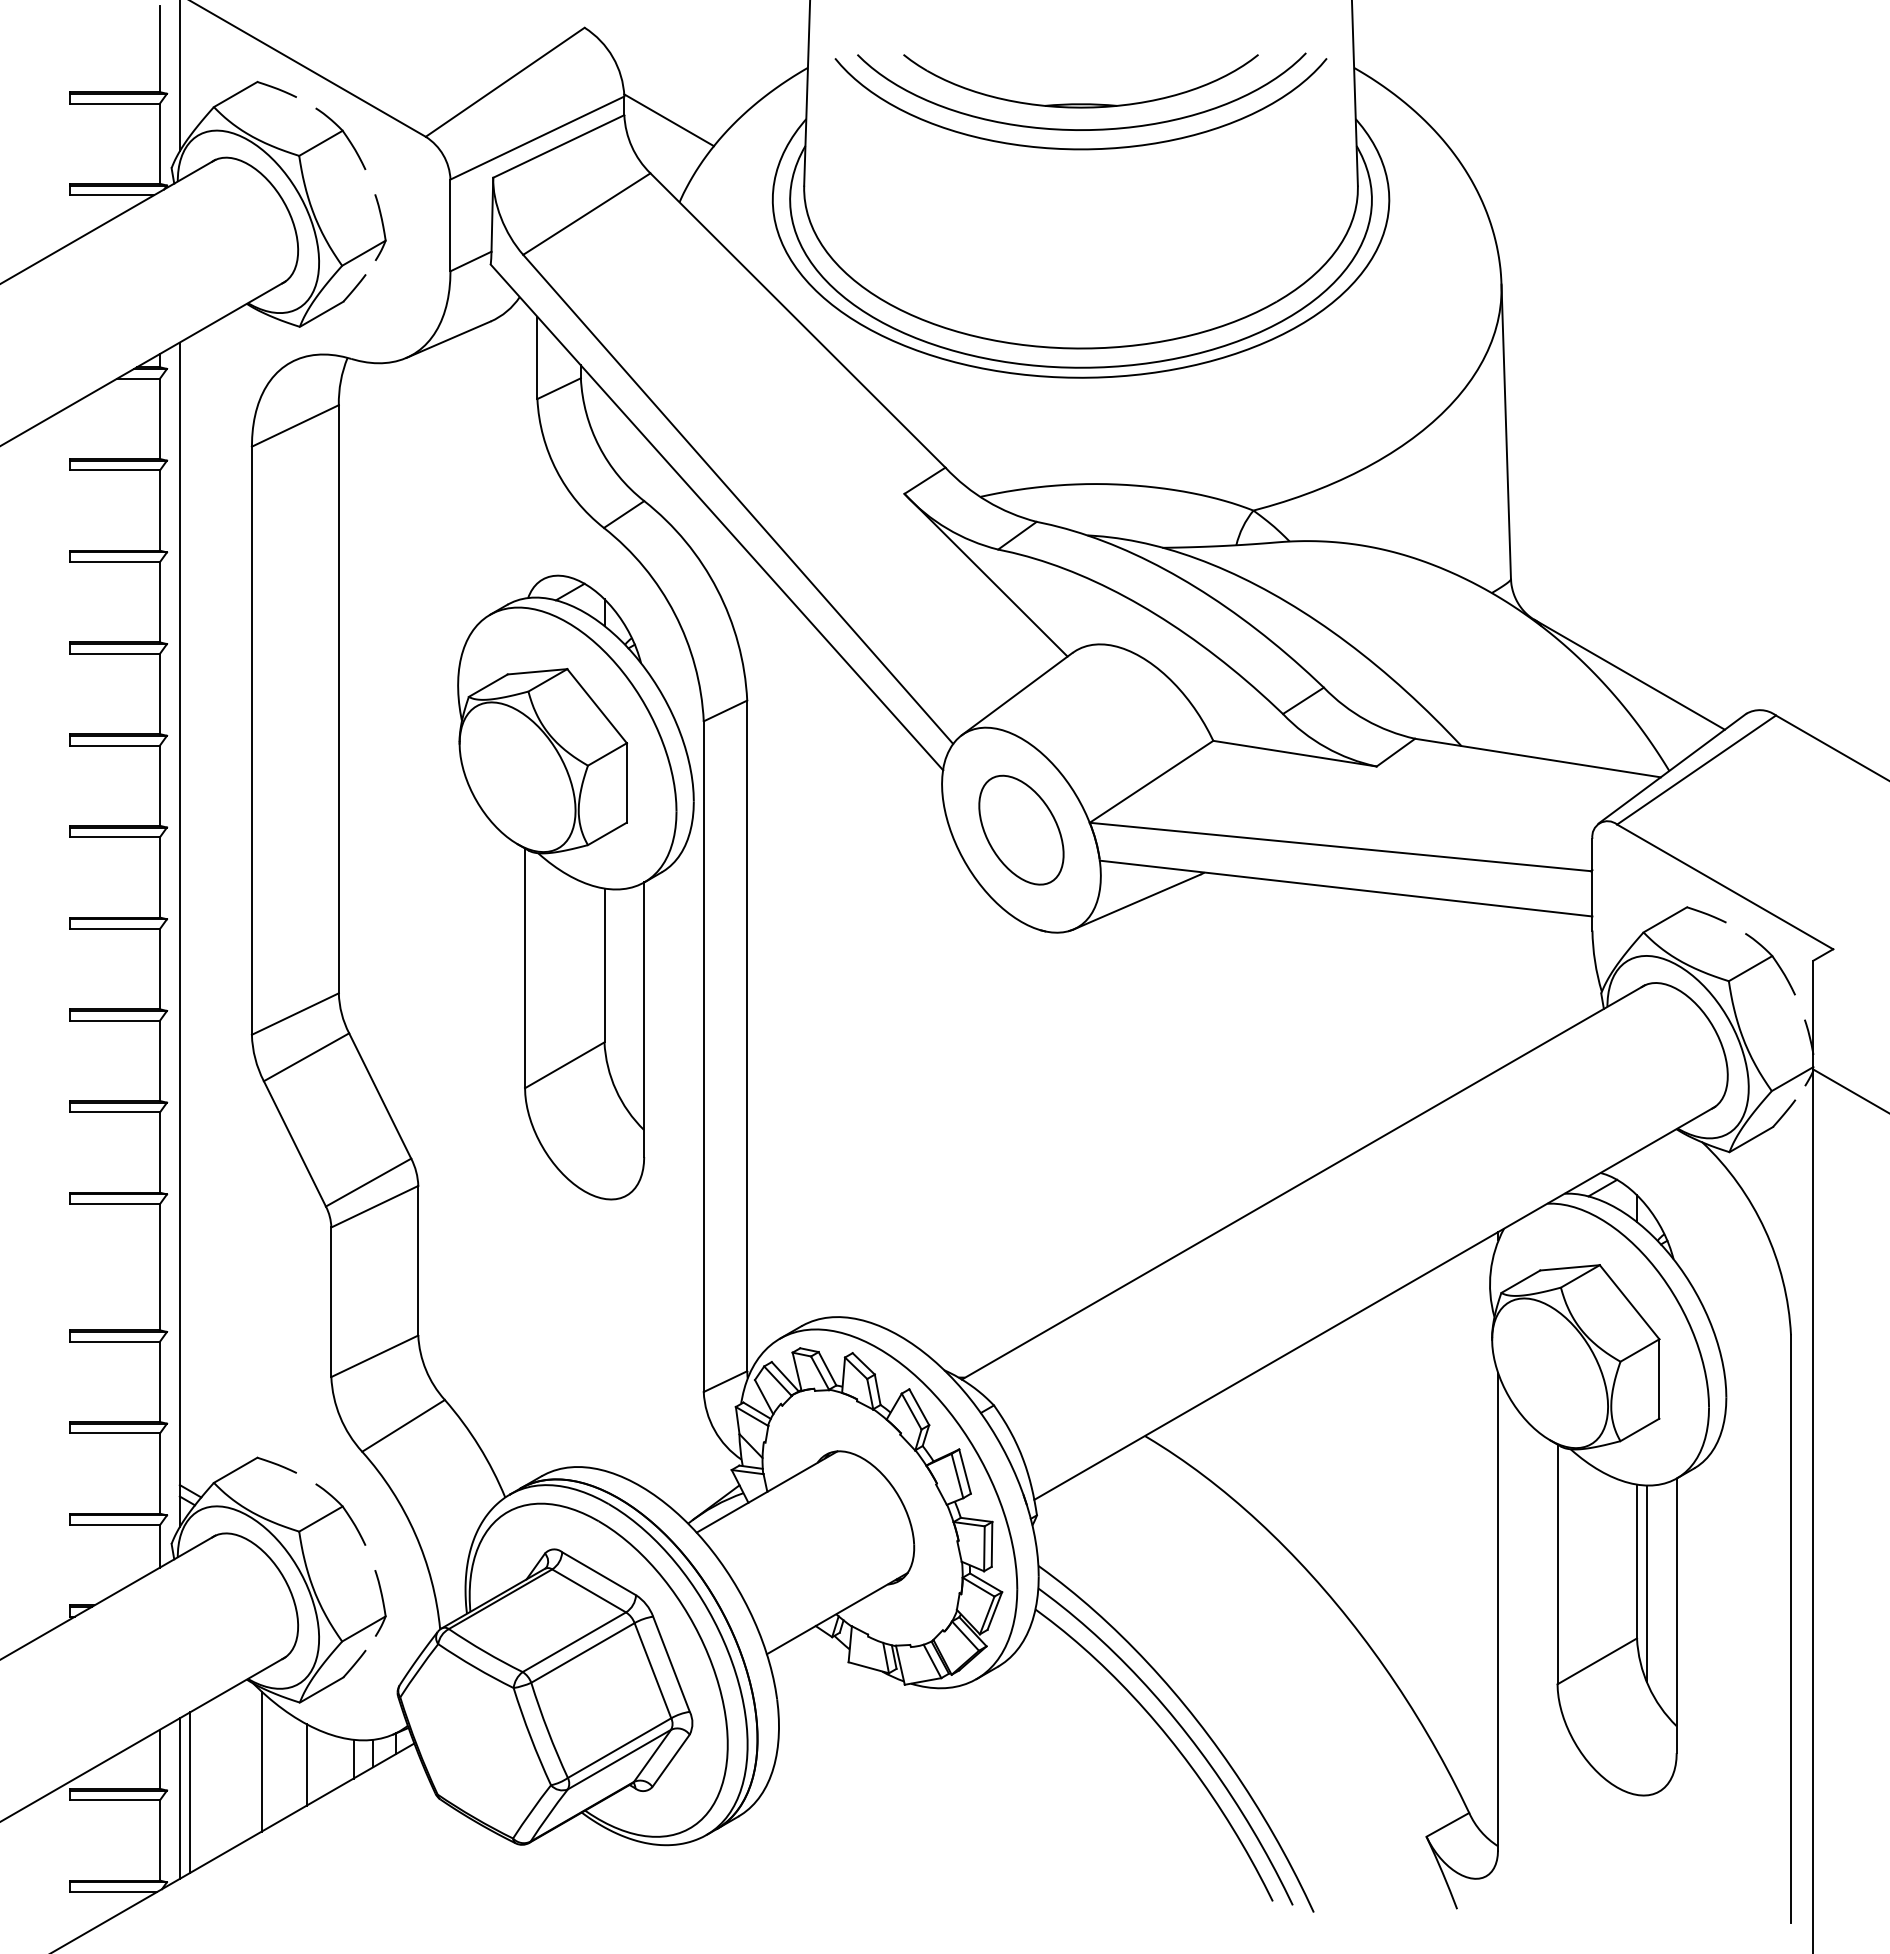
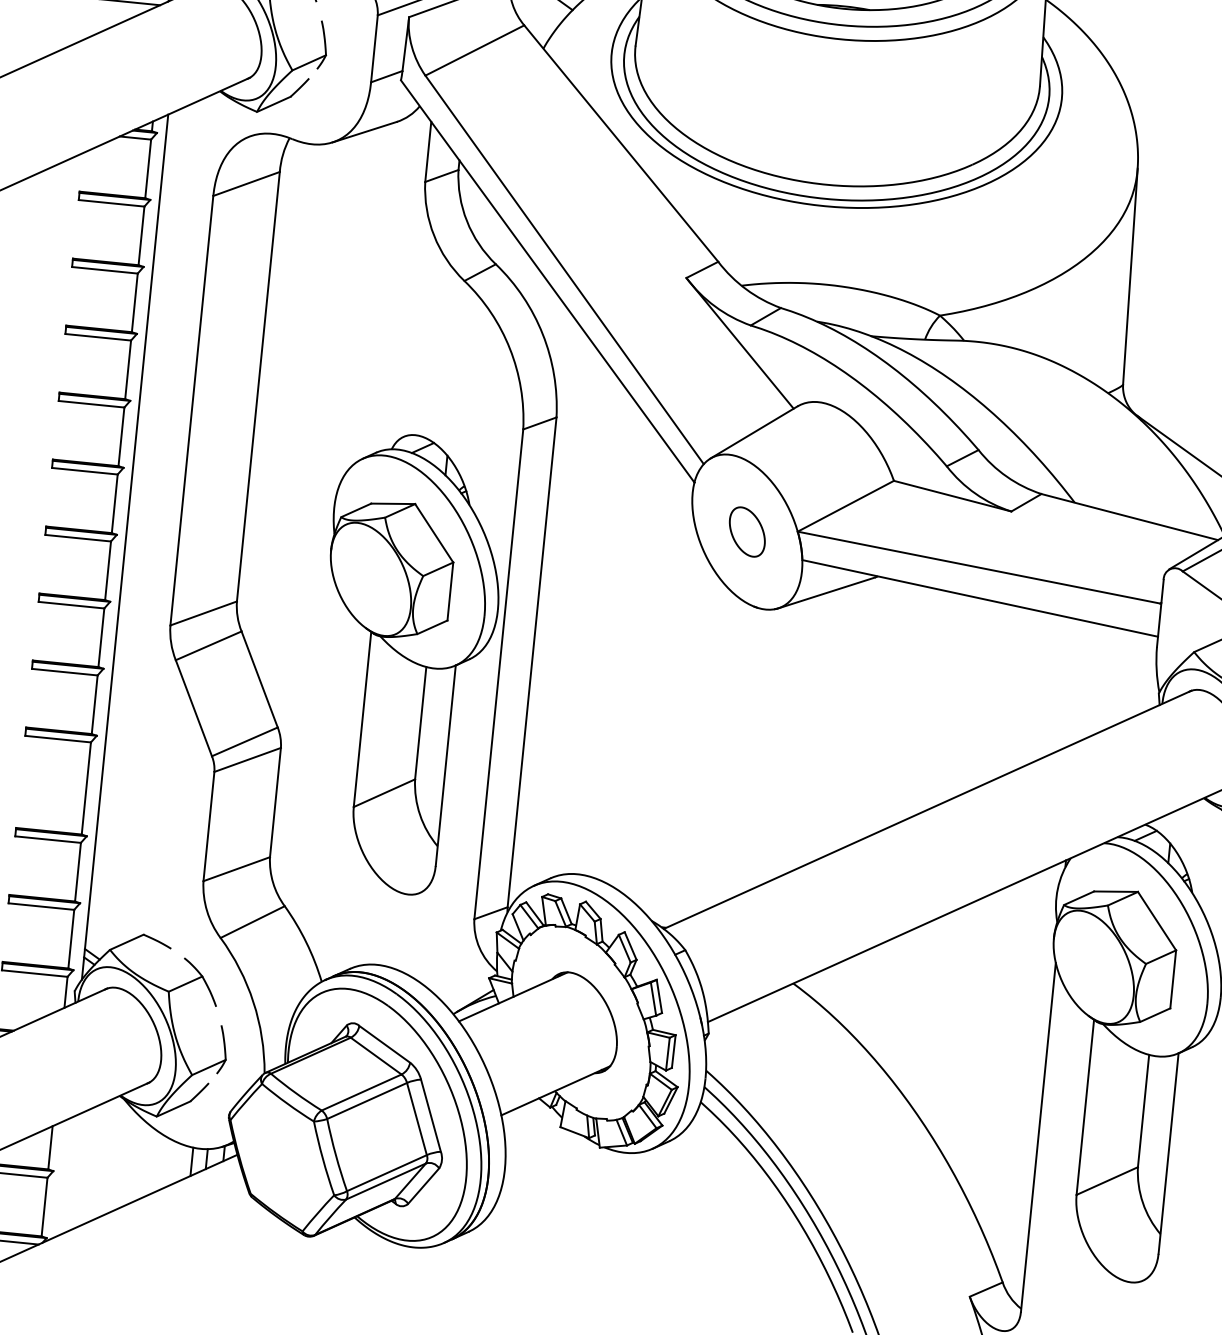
part: (1021, 829) -> (747, 531), size x0.6
part: (575, 887) -> (405, 664), moved
line: (1646, 1583) -> (1148, 1127), removed
line: (261, 1761) -> (124, 1156), removed
line: (306, 1764) -> (157, 1162), removed
line: (190, 1792) -> (70, 1174), removed
line: (179, 1798) -> (61, 1177), removed

